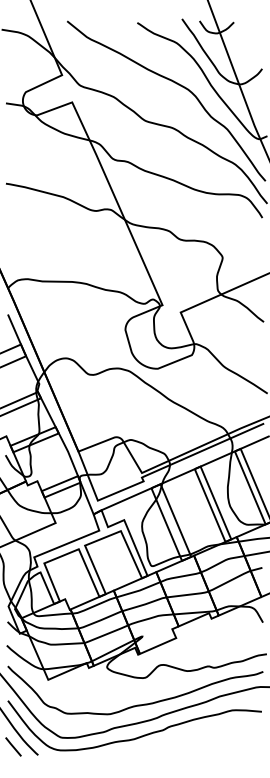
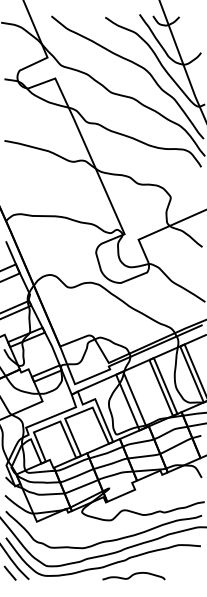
curve: (174, 749) -> (133, 575), added

